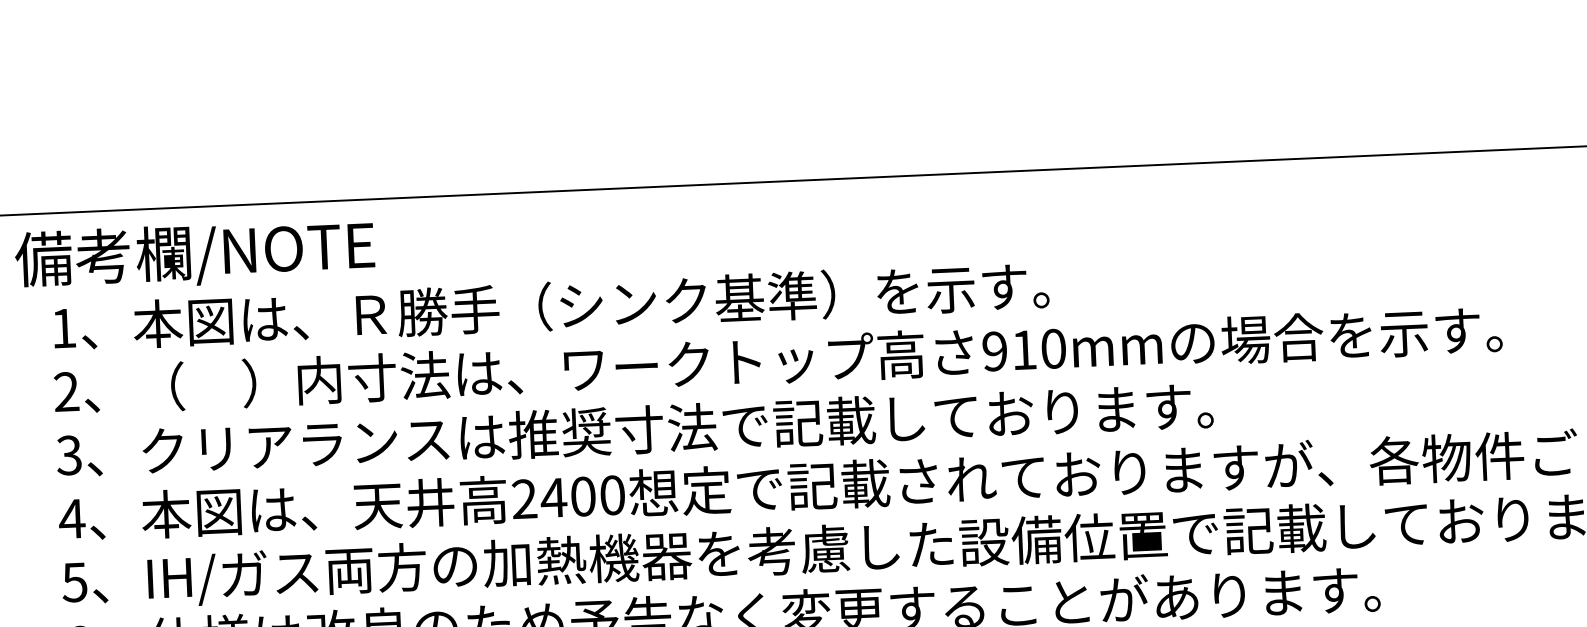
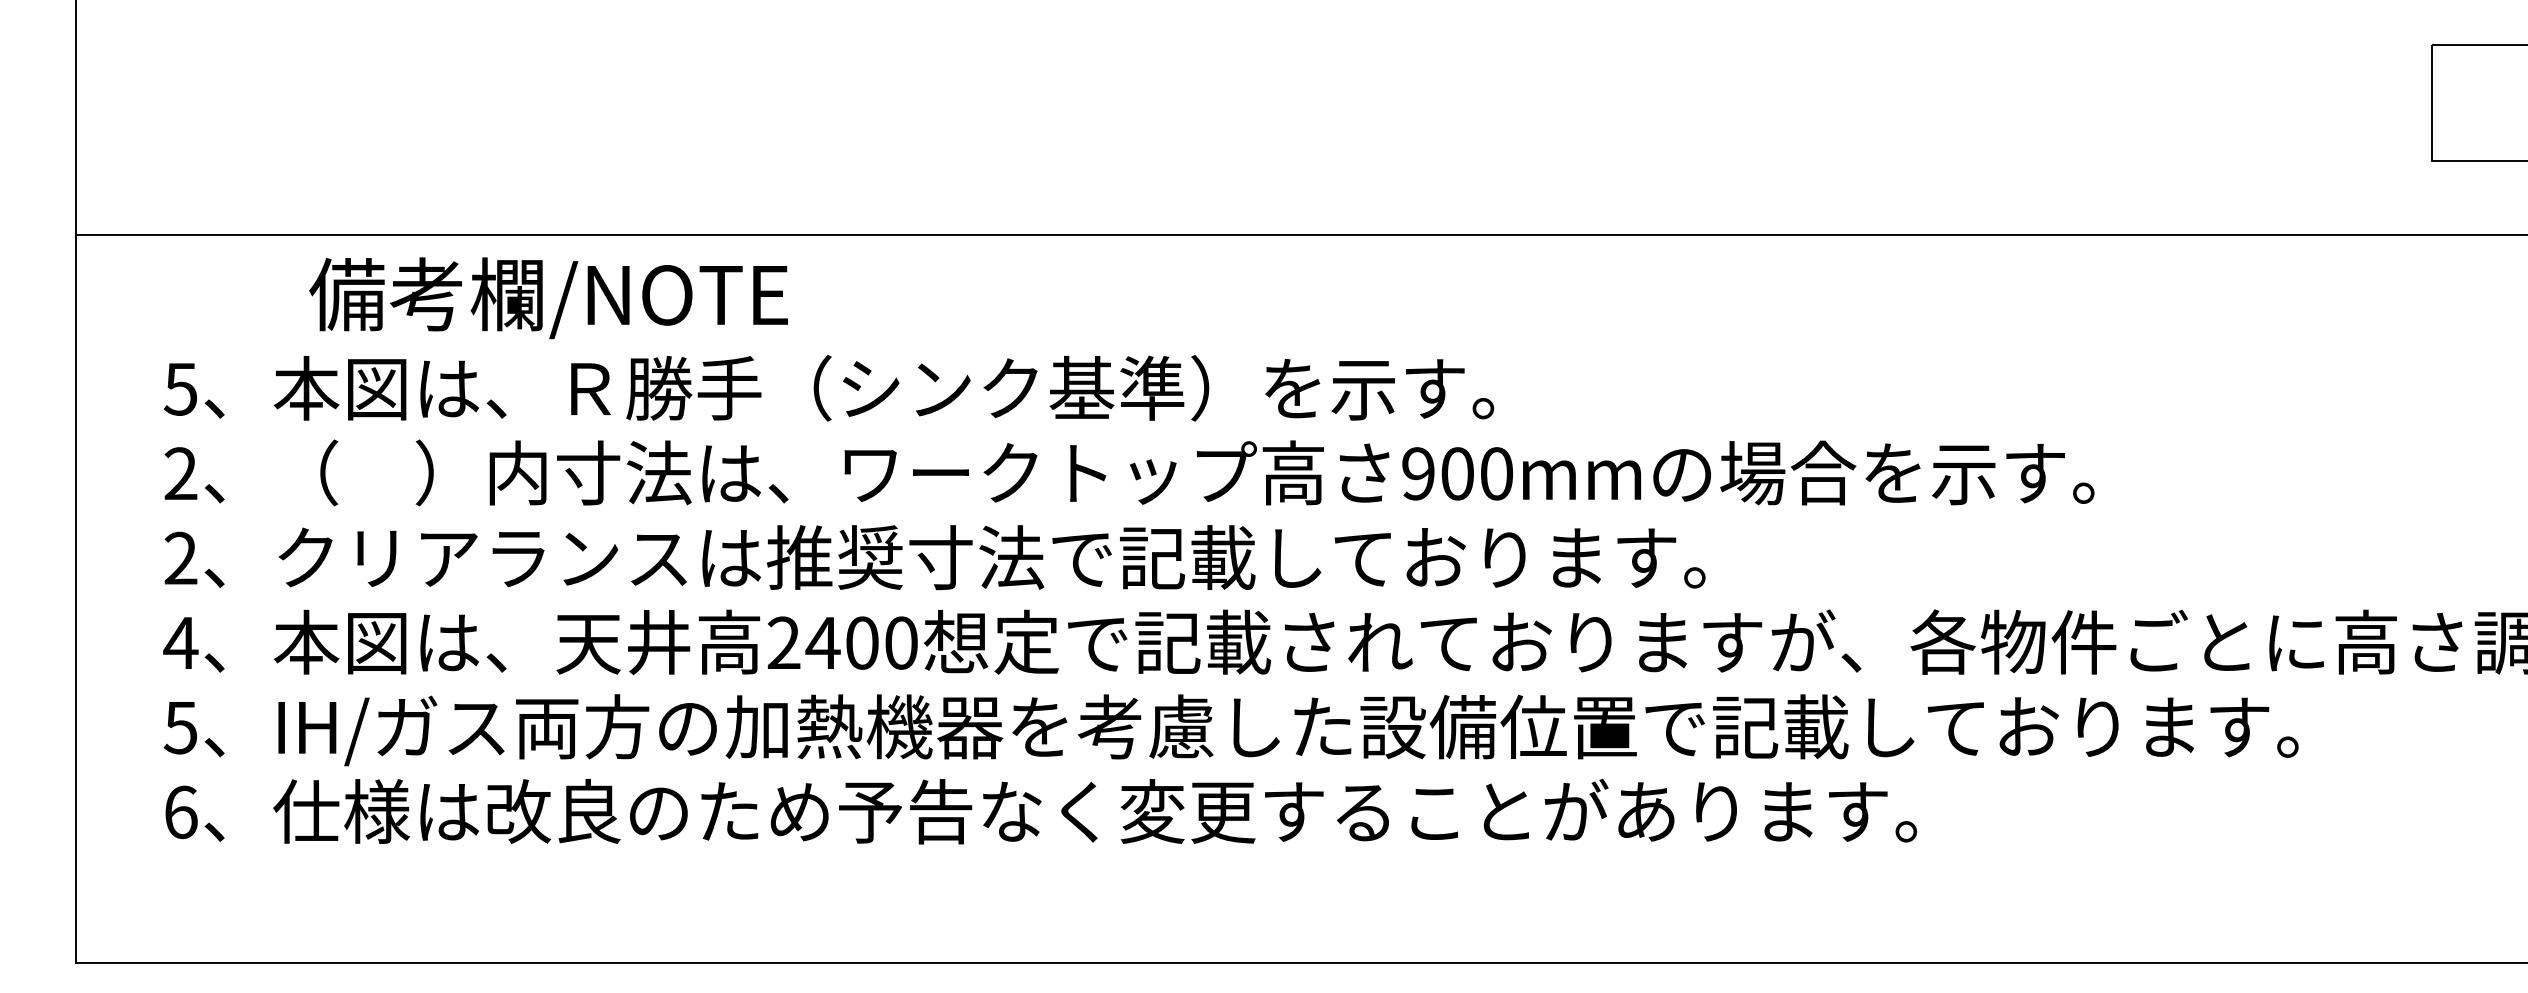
text: (194, 255) -> (548, 298), moved
text: (63, 328) -> (180, 389), 1 -> 5
text: (1024, 349) -> (1457, 473), 910mm -> 900mm
text: (69, 455) -> (180, 558), 3 -> 2

